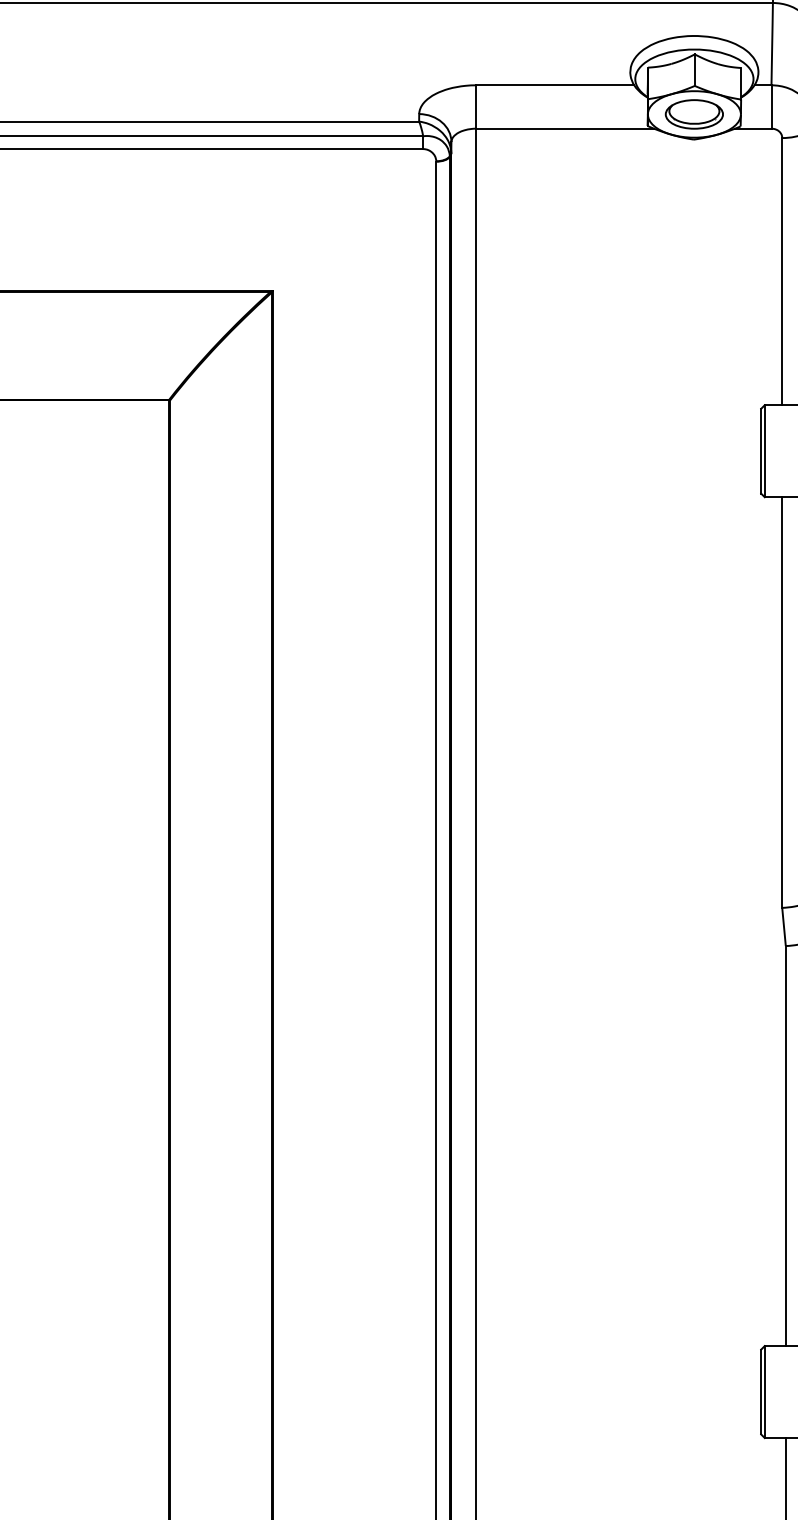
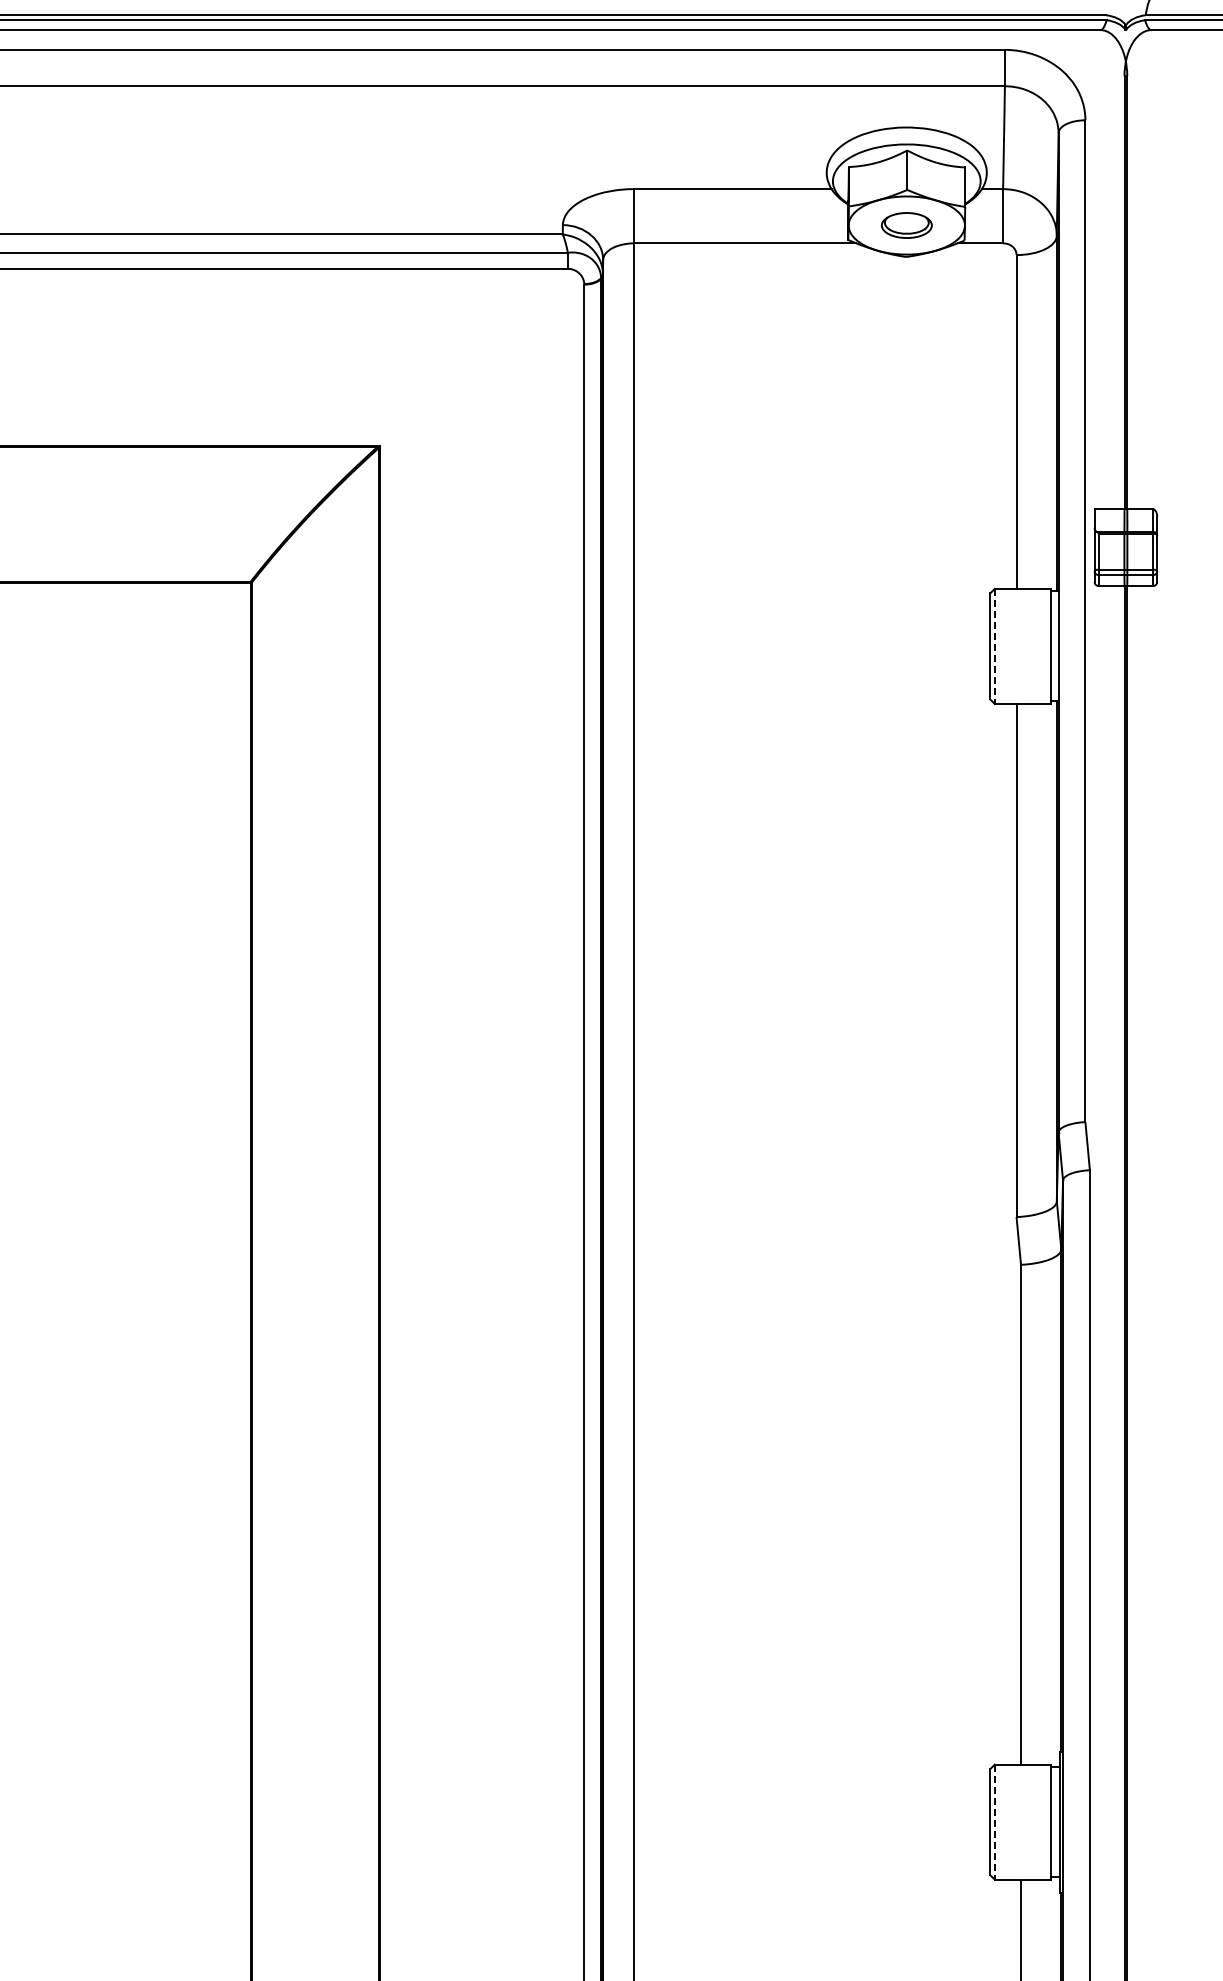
part: (694, 114) -> (906, 225), size x0.7
line: (764, 451) -> (994, 646), solid -> dashed
line: (764, 1392) -> (994, 1822), solid -> dashed

